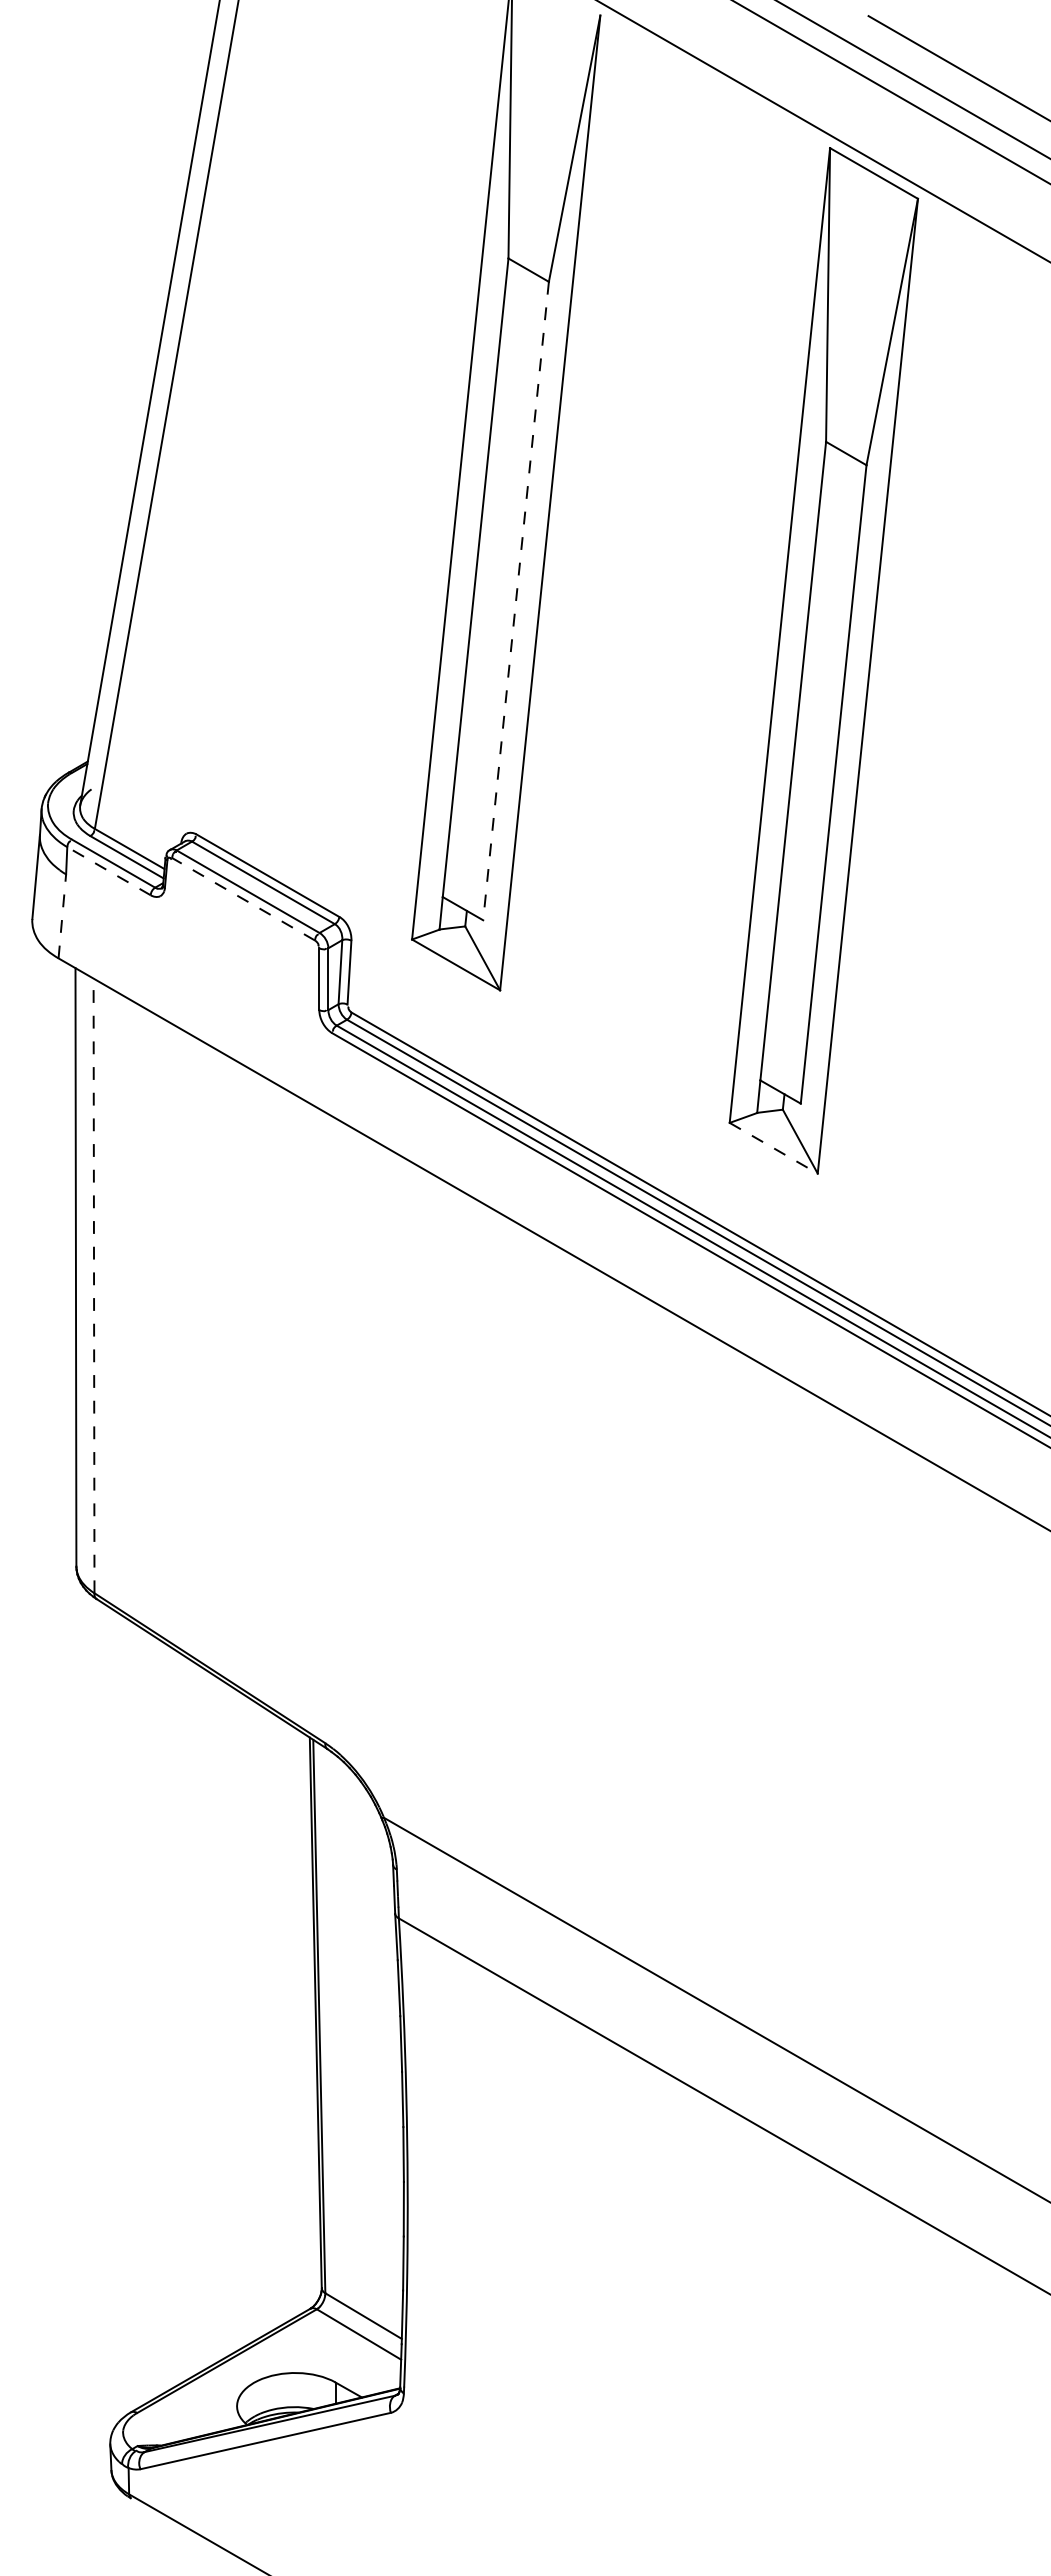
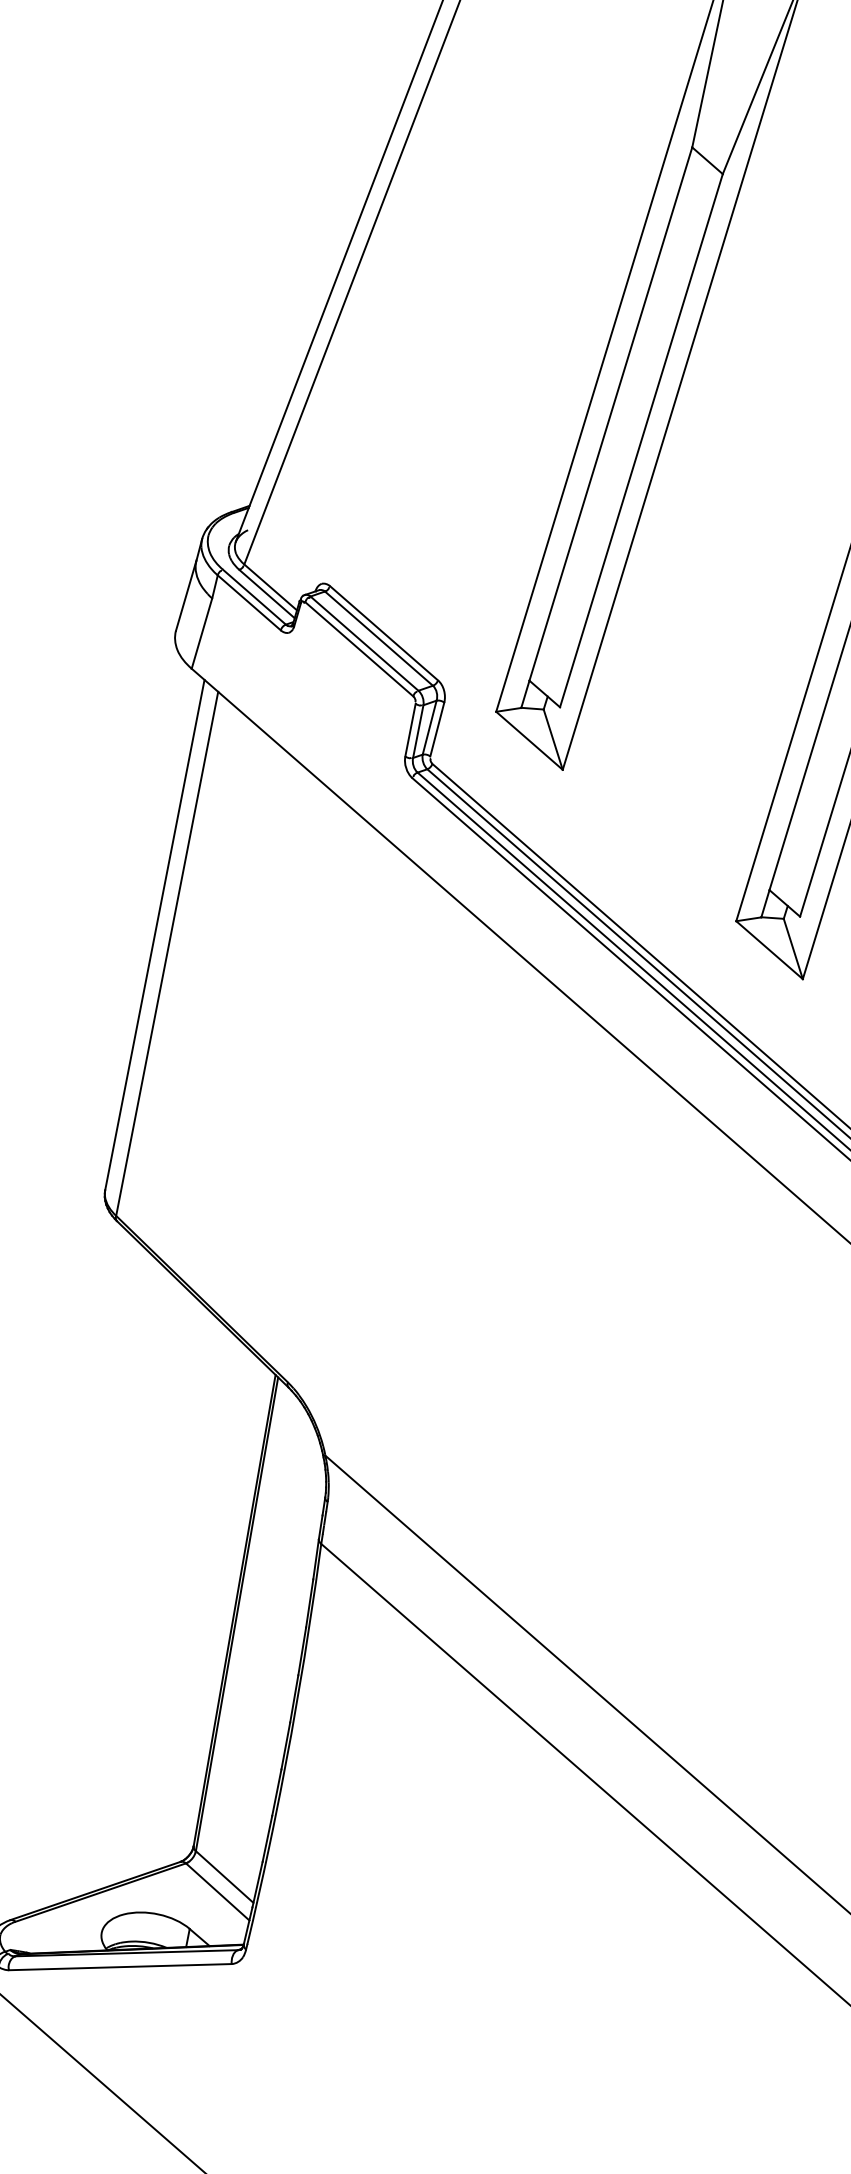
line: (516, 601) -> (641, 441), dashed -> solid
line: (108, 870) -> (248, 602), dashed -> solid
line: (243, 899) -> (359, 649), dashed -> solid
line: (62, 915) -> (202, 632), dashed -> solid
line: (773, 1148) -> (769, 950), dashed -> solid
line: (94, 1285) -> (167, 953), dashed -> solid

